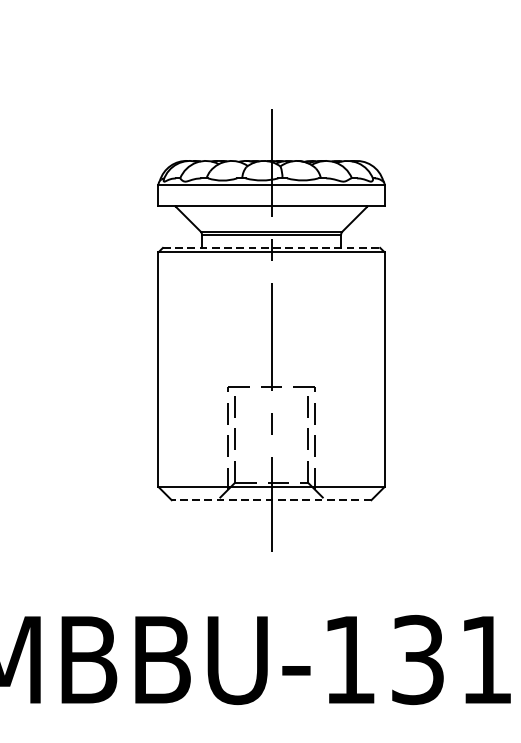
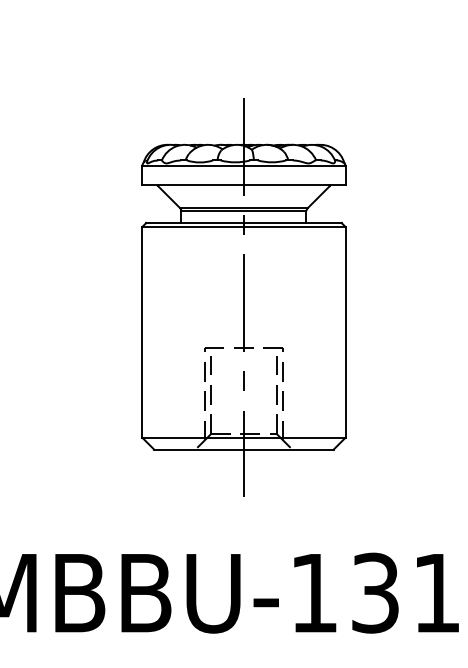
line: (271, 247) -> (243, 222), dashed -> solid
line: (271, 500) -> (243, 449), dashed -> solid

